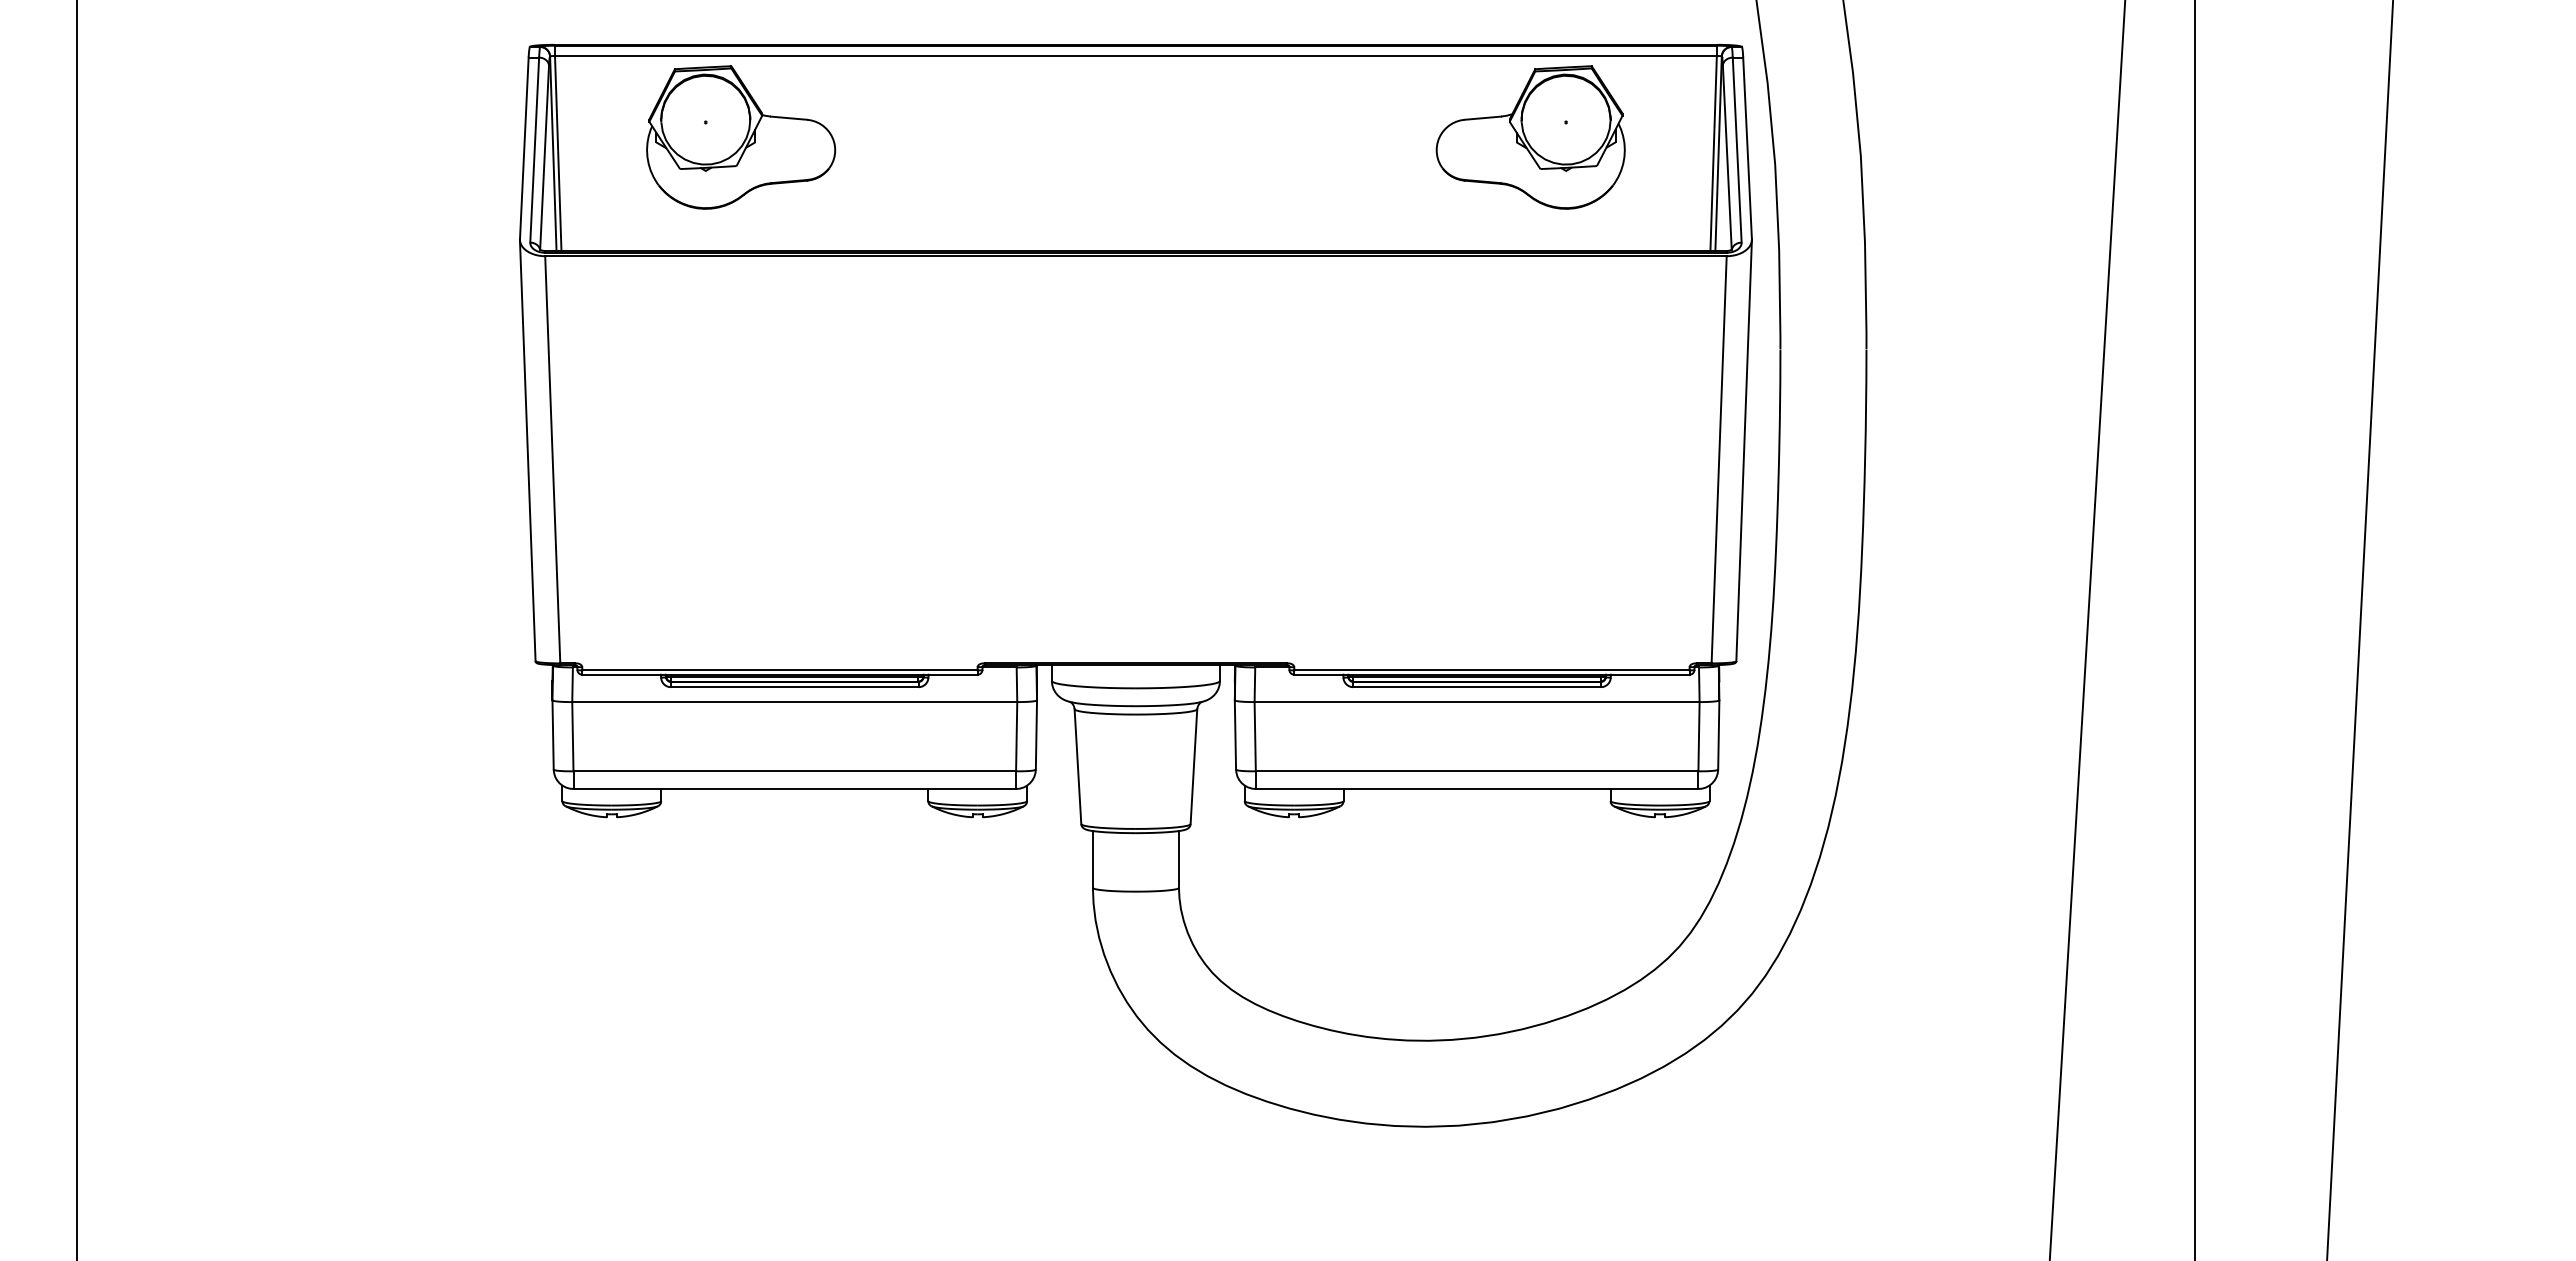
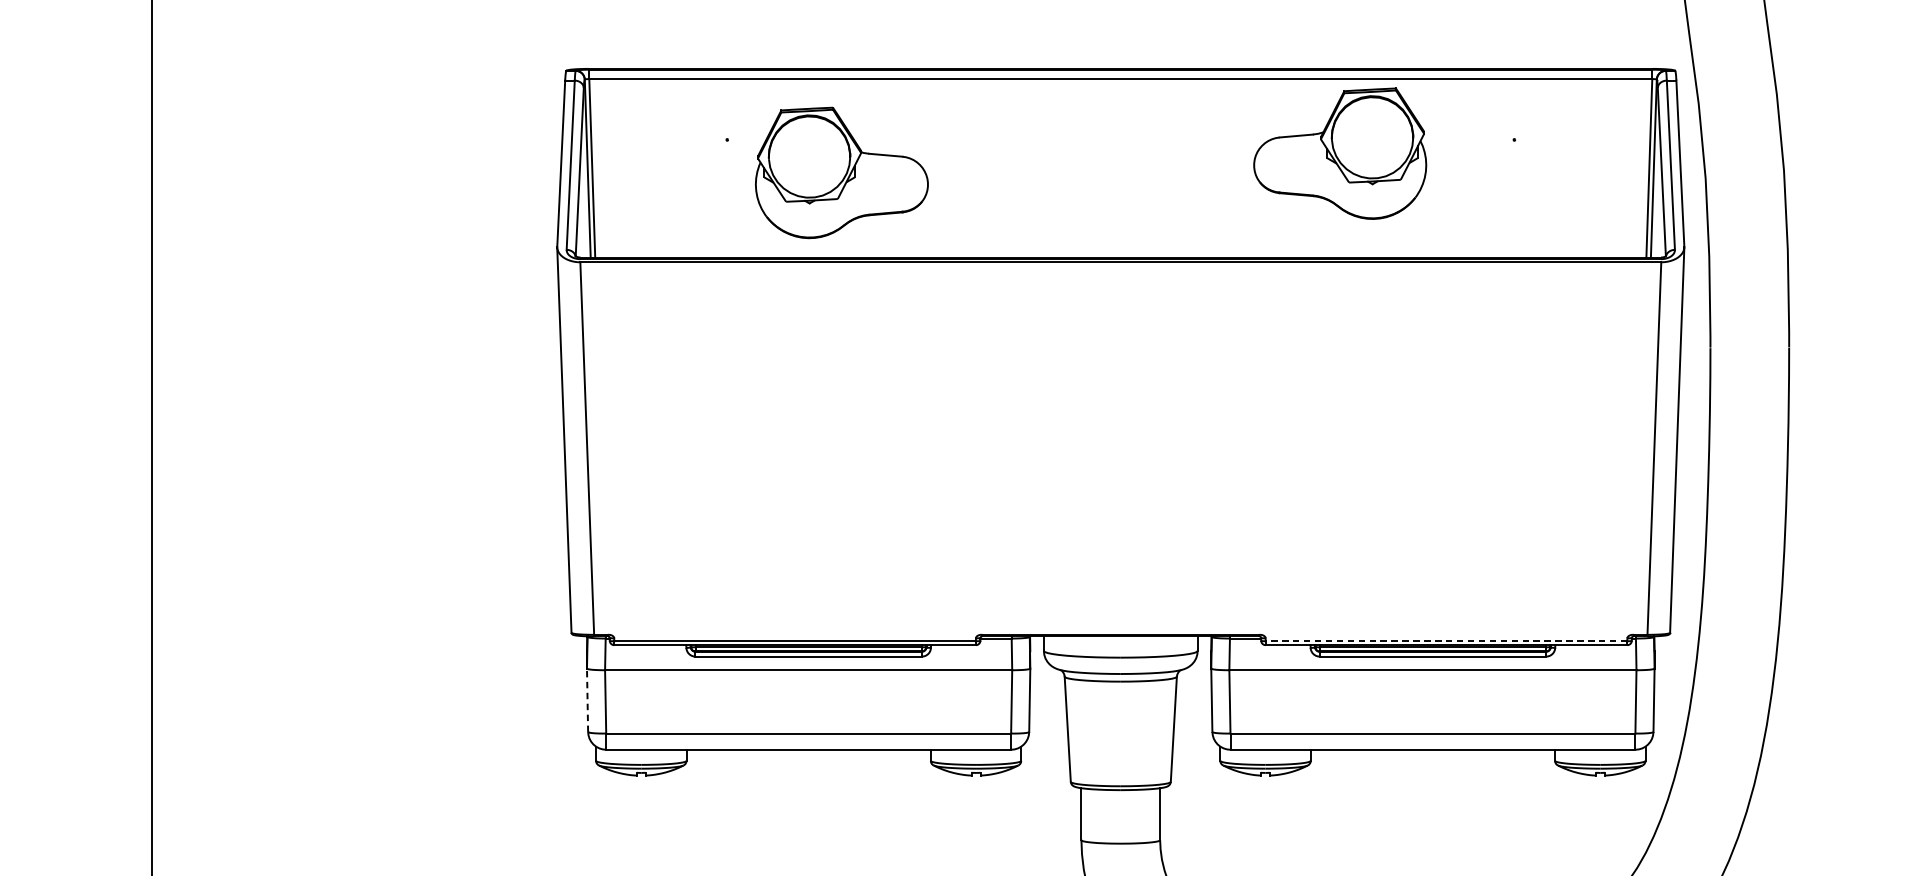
part: (741, 137) -> (842, 172), moved
part: (1530, 137) -> (1339, 153), moved
line: (1491, 670) -> (1446, 641), solid -> dashed
line: (553, 734) -> (587, 699), solid -> dashed

